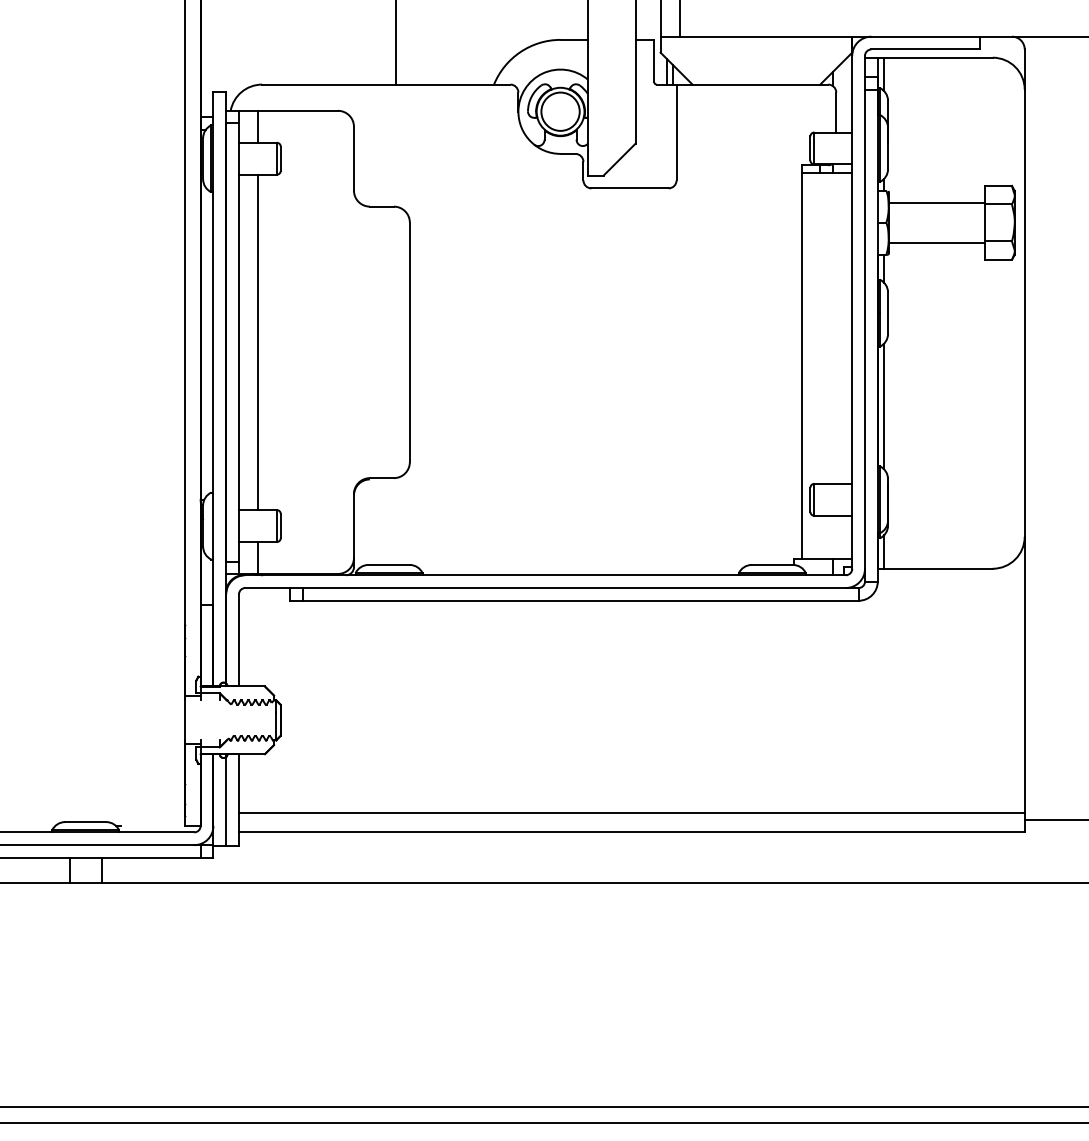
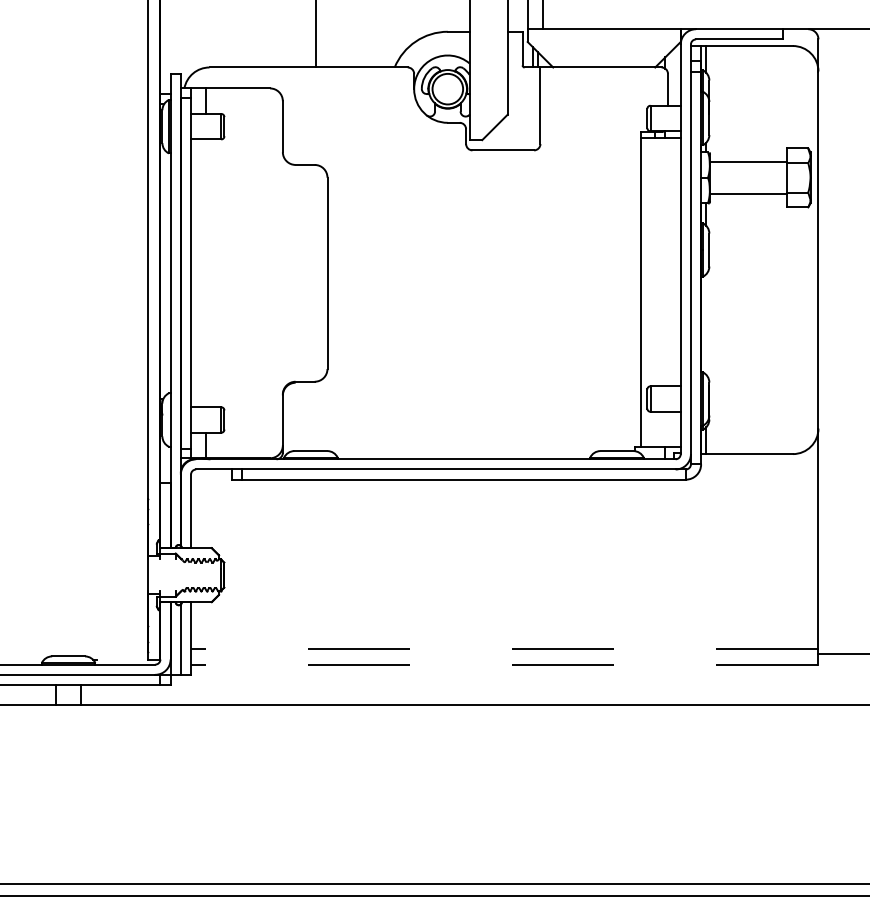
line: (258, 342) -> (206, 273), removed
line: (884, 406) -> (706, 324), removed
line: (631, 813) -> (504, 649), solid -> dashed
line: (631, 832) -> (504, 664), solid -> dashed

